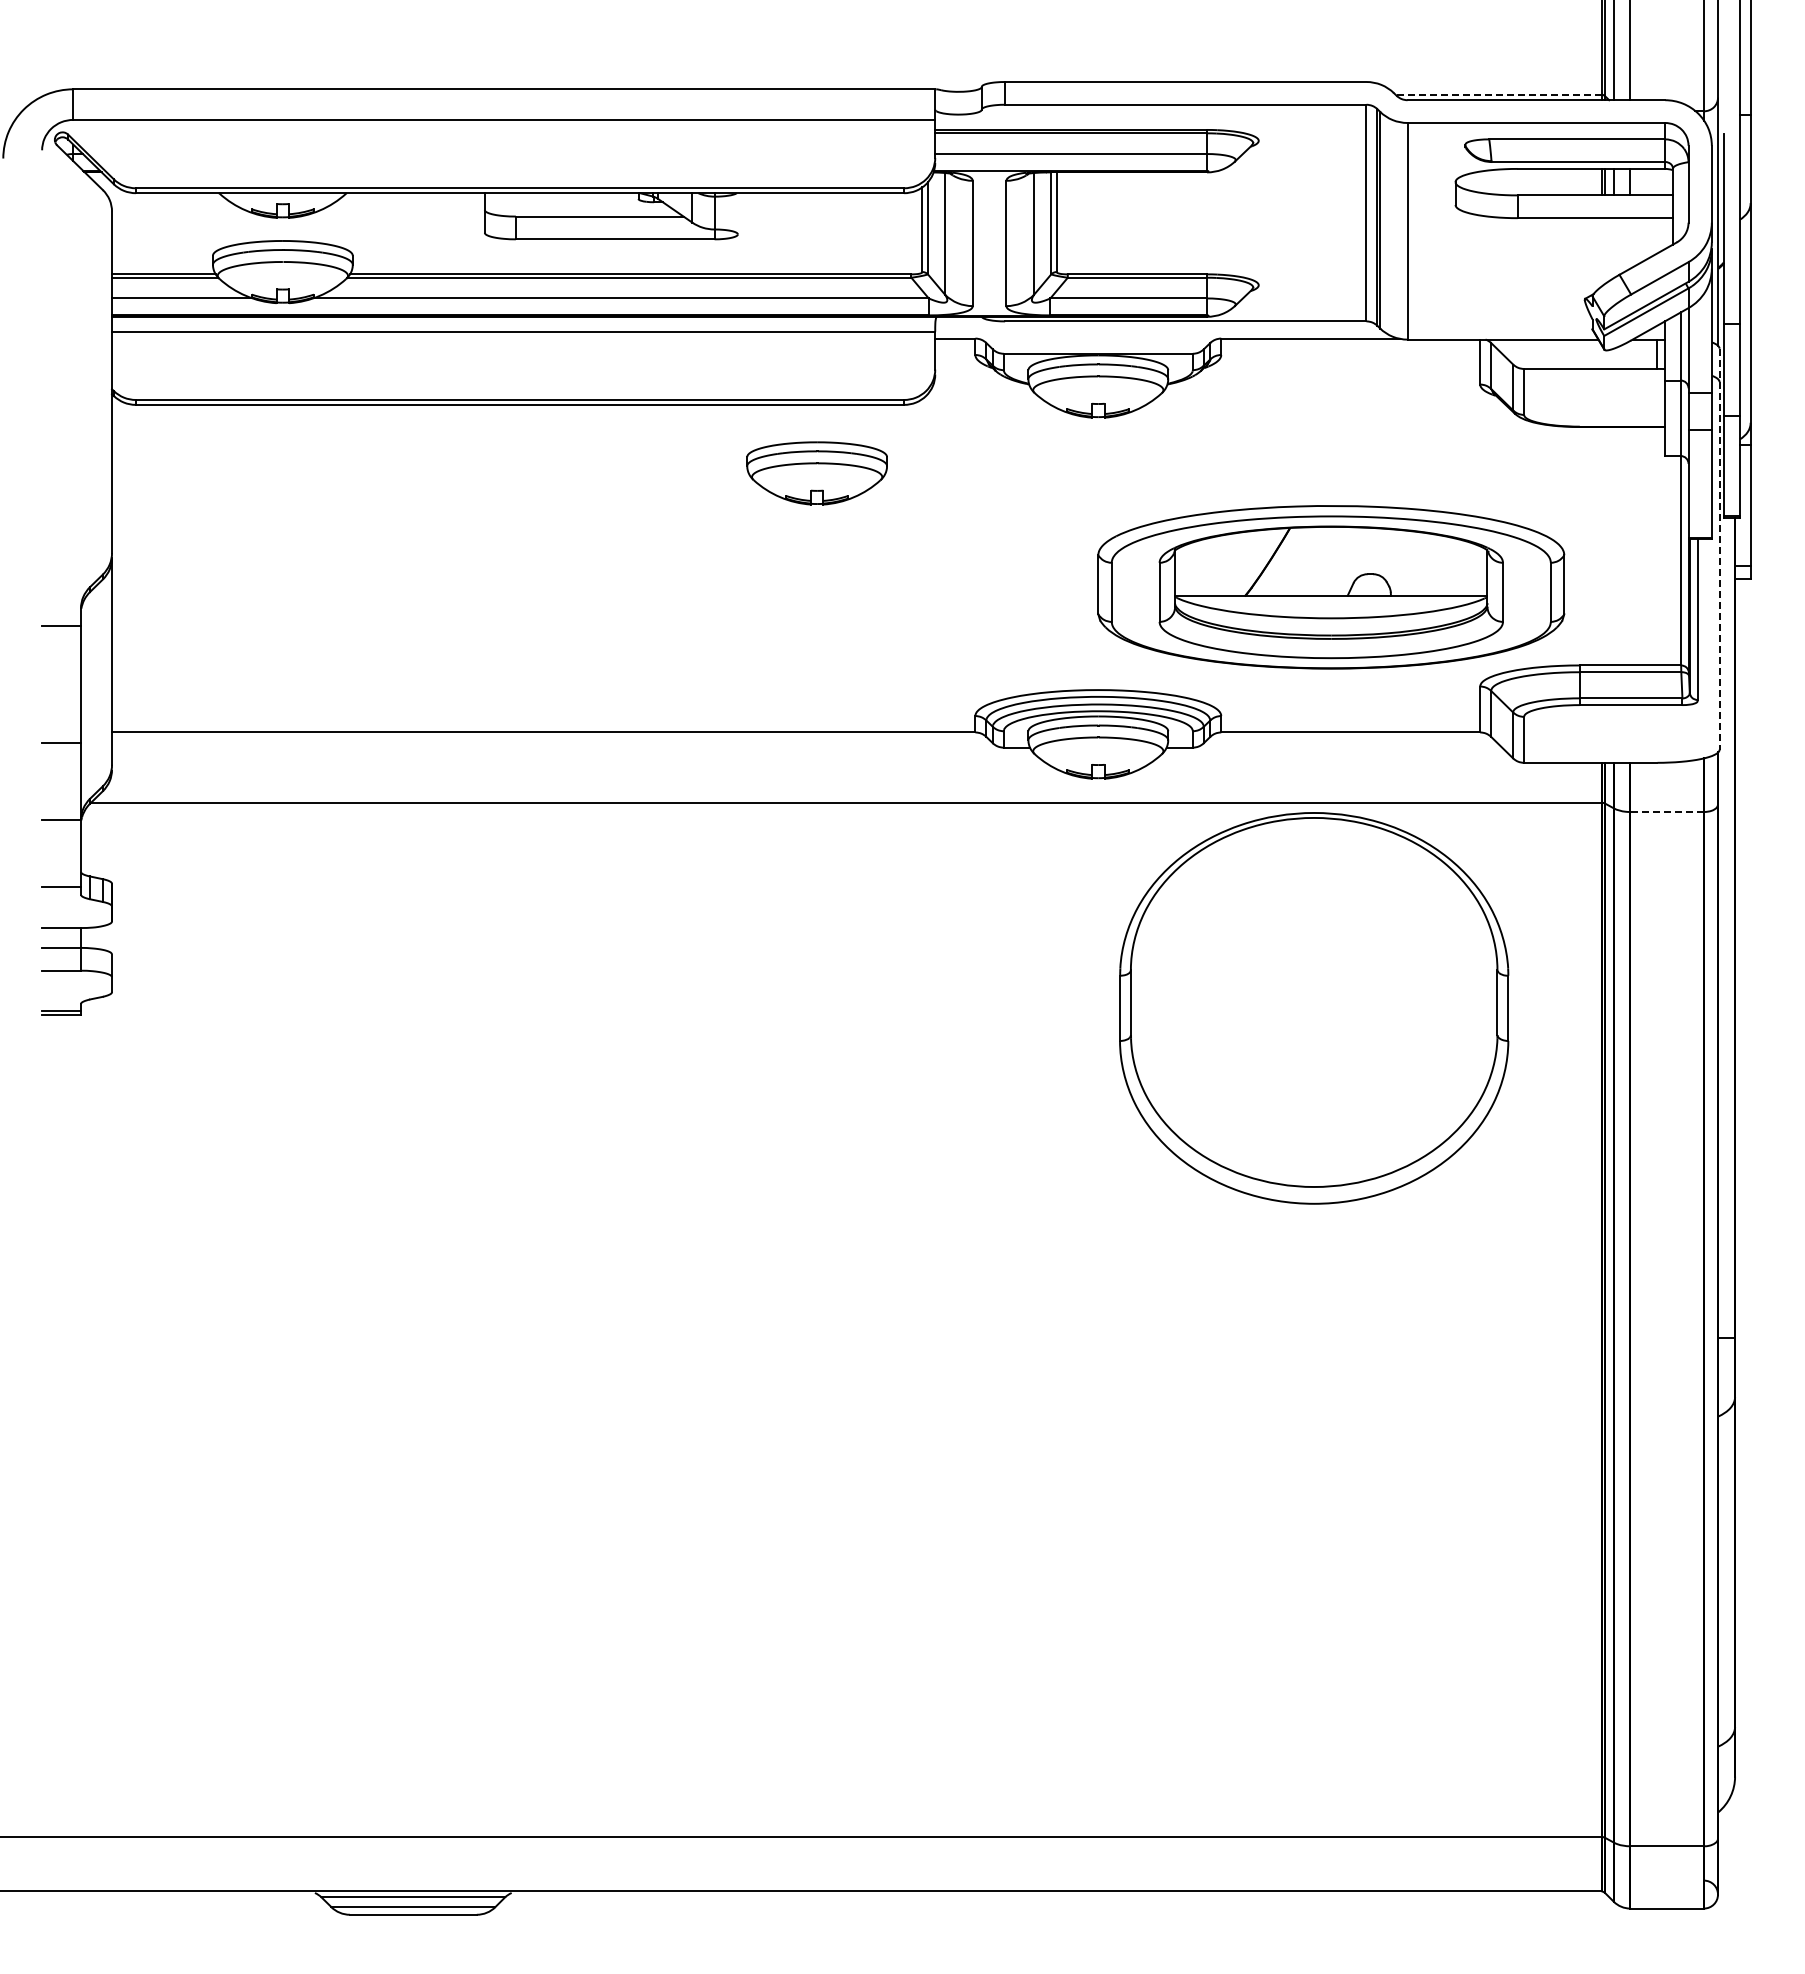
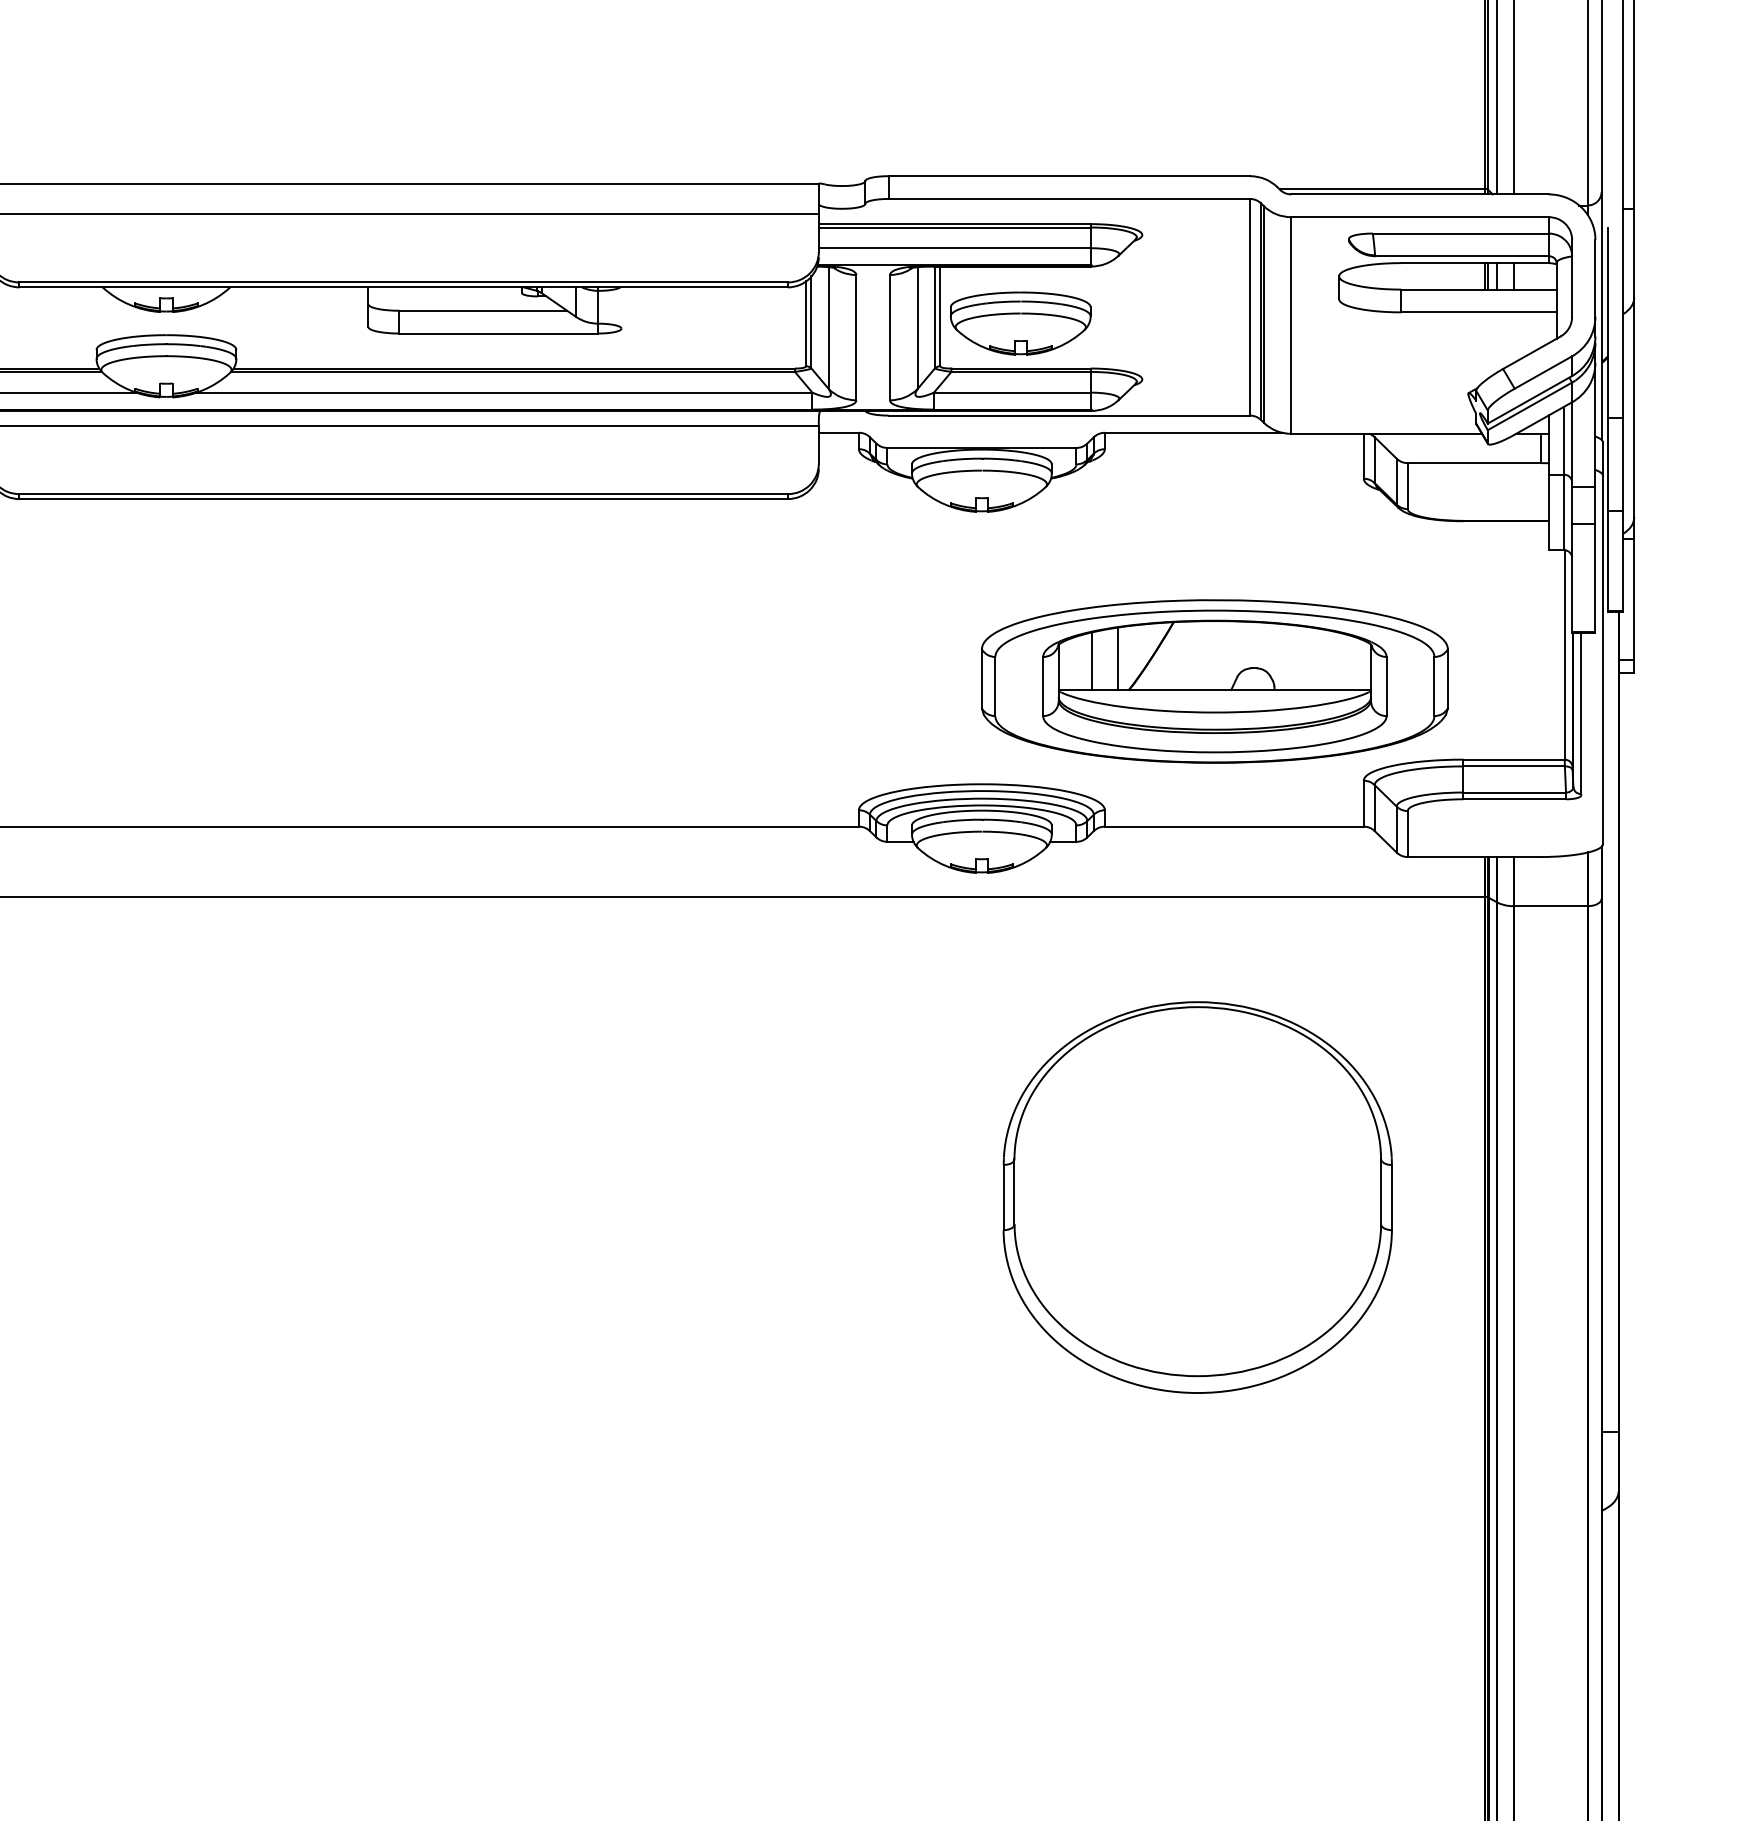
line: (1498, 94) -> (1382, 188), dashed -> solid
part: (816, 473) -> (1020, 323), moved
line: (1719, 549) -> (1603, 643), dashed -> solid
line: (1234, 564) -> (1118, 658), added
line: (1208, 566) -> (1092, 660), added
line: (1667, 812) -> (1551, 906), dashed -> solid
part: (1314, 1008) -> (1198, 1197), moved

